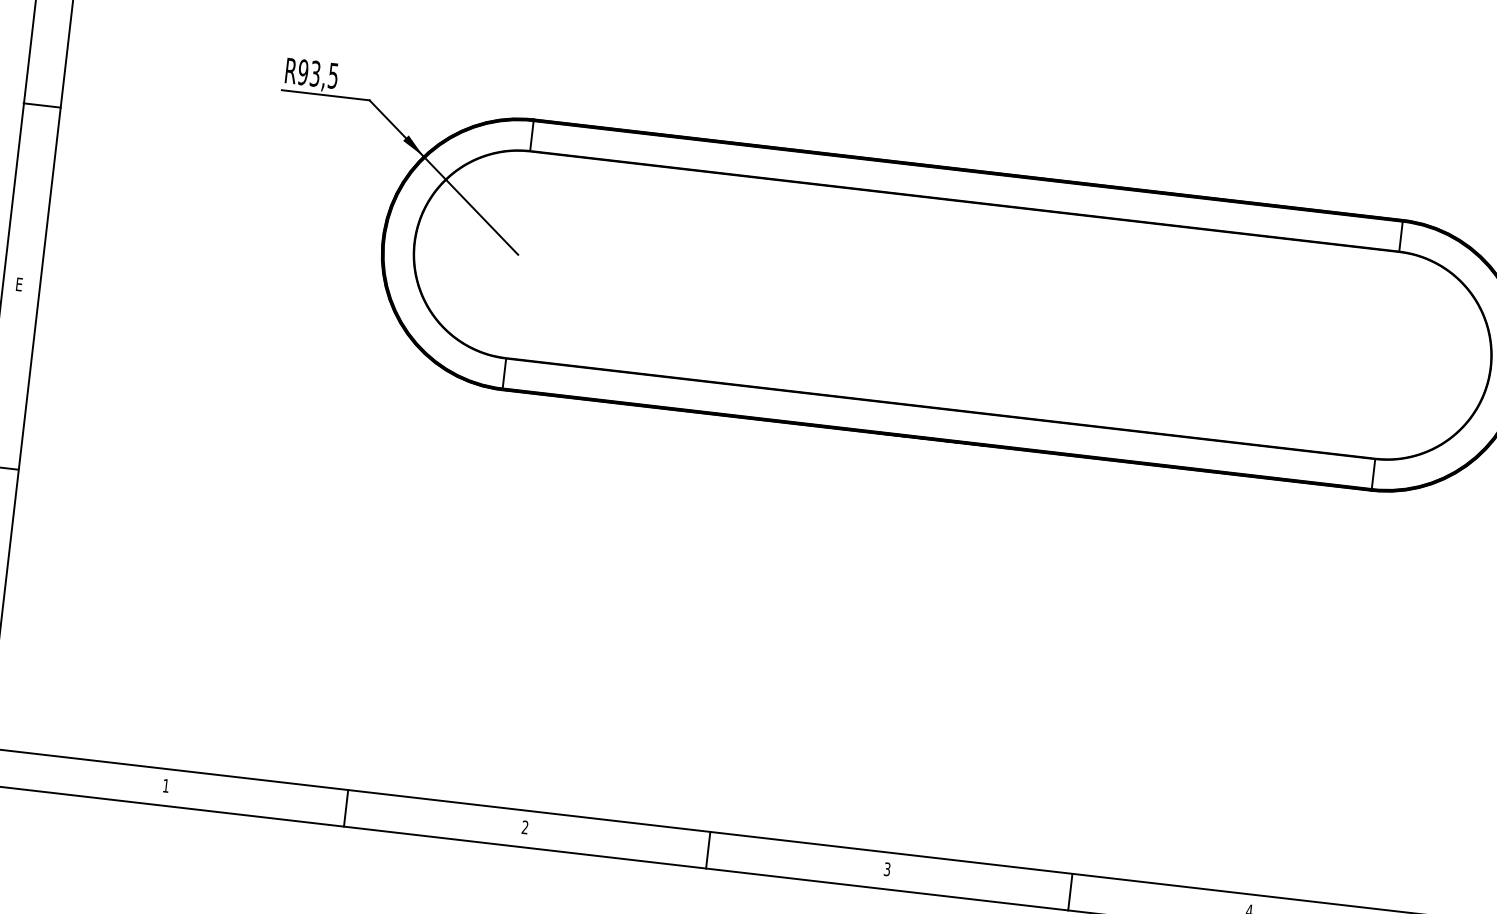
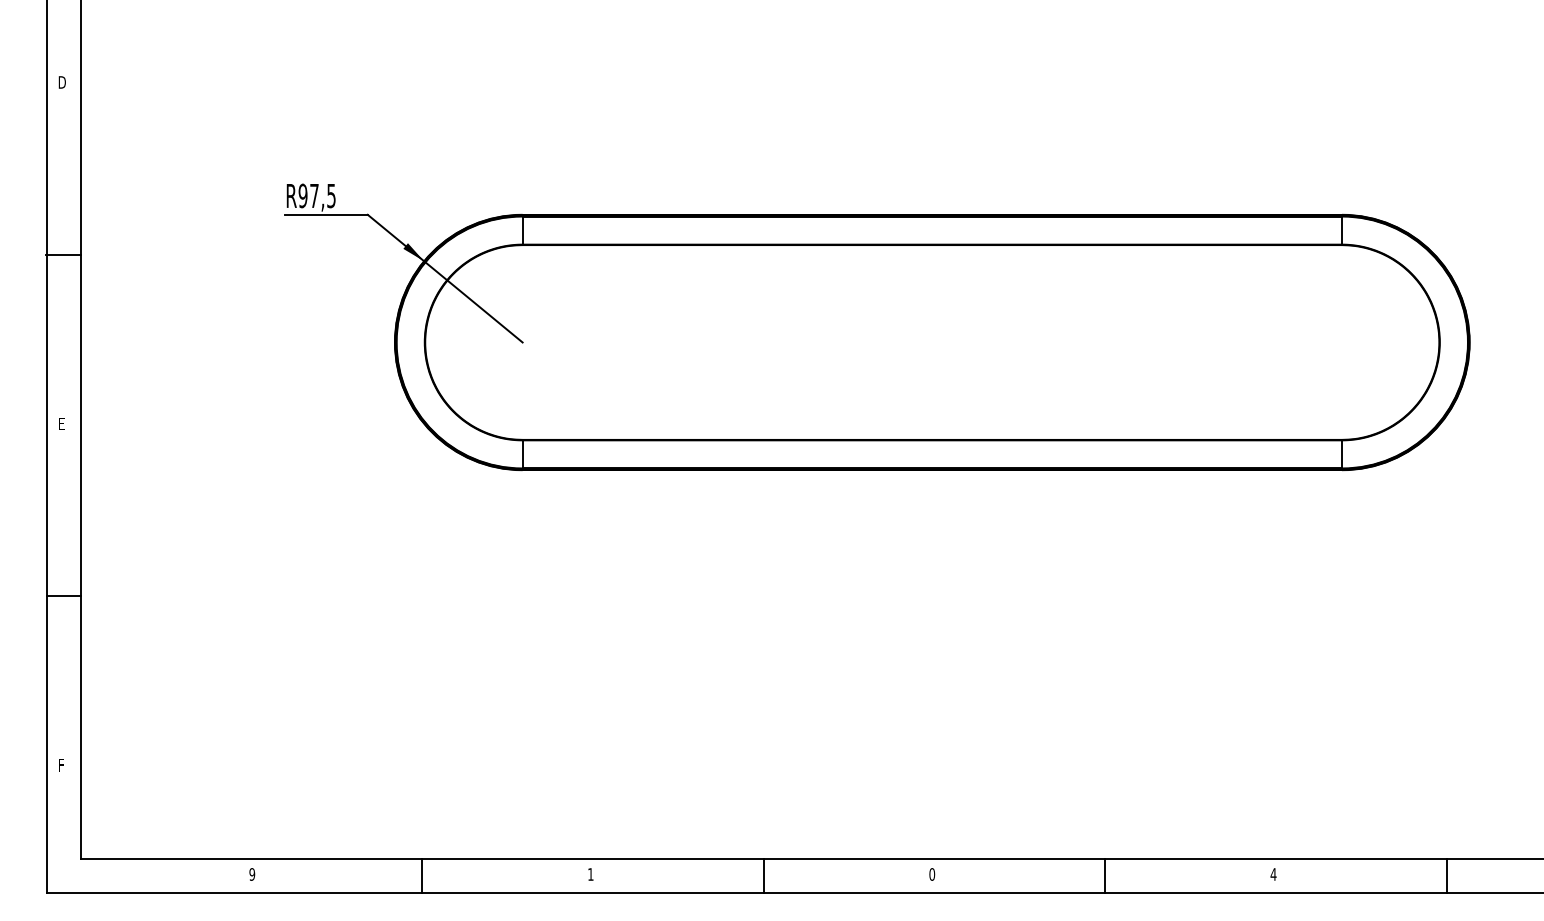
text: (315, 73) -> (314, 195), R93,5 -> R97,5
text: (166, 785) -> (252, 874), 1 -> 9
text: (524, 827) -> (590, 874), 2 -> 1
text: (887, 869) -> (932, 874), 3 -> 0

